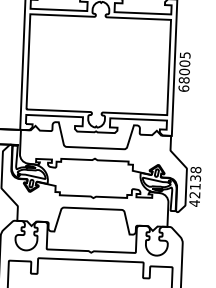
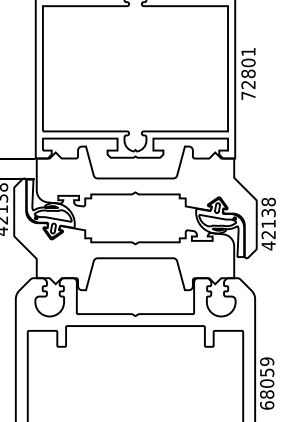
text: (184, 71) -> (248, 73), 68005 -> 72801

